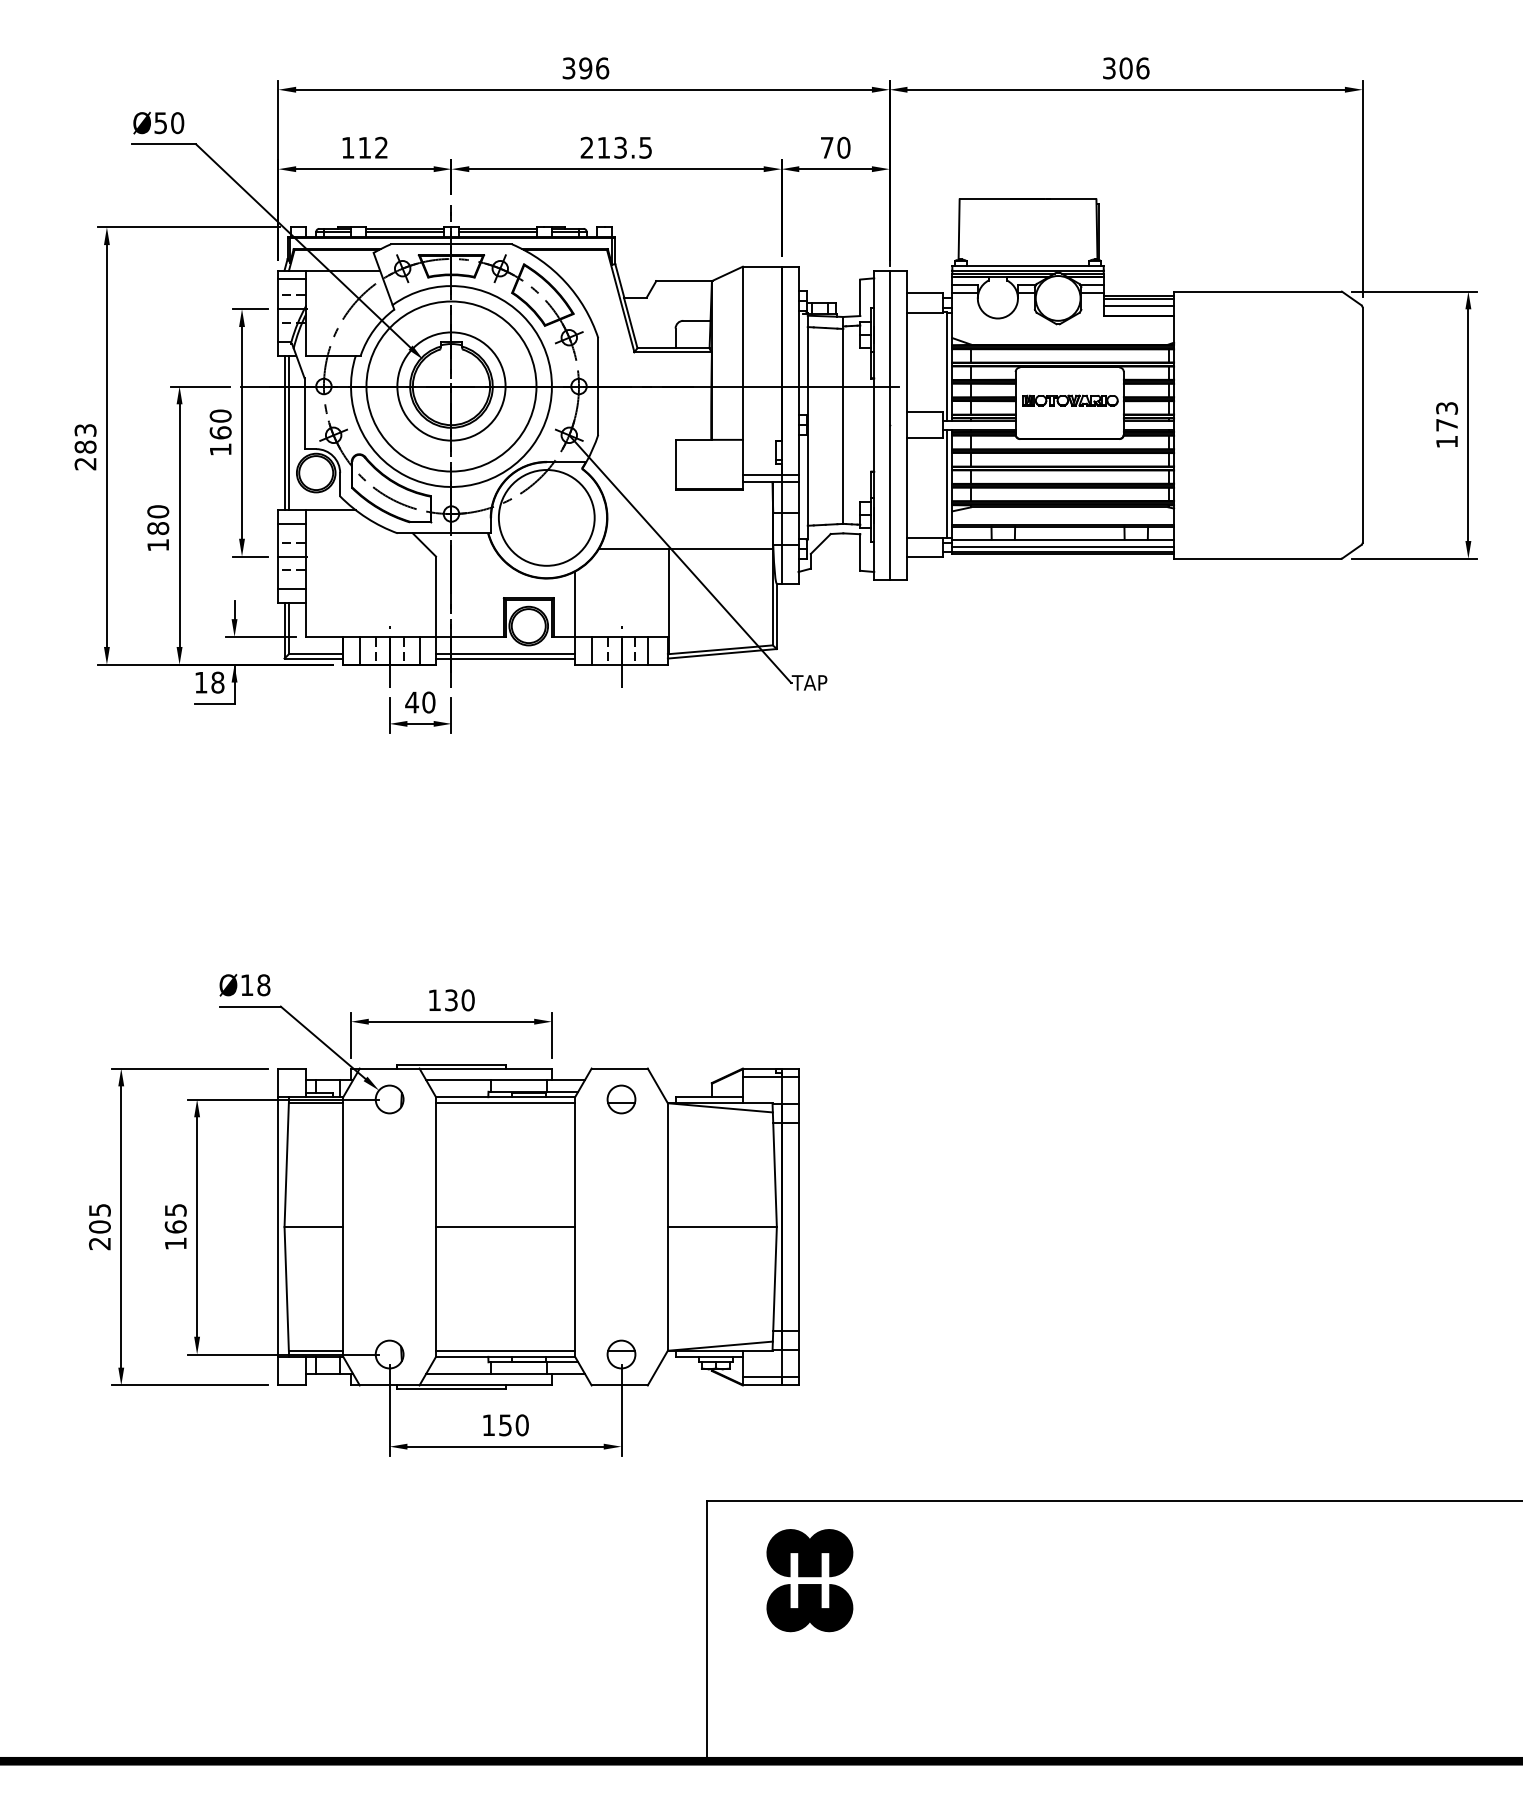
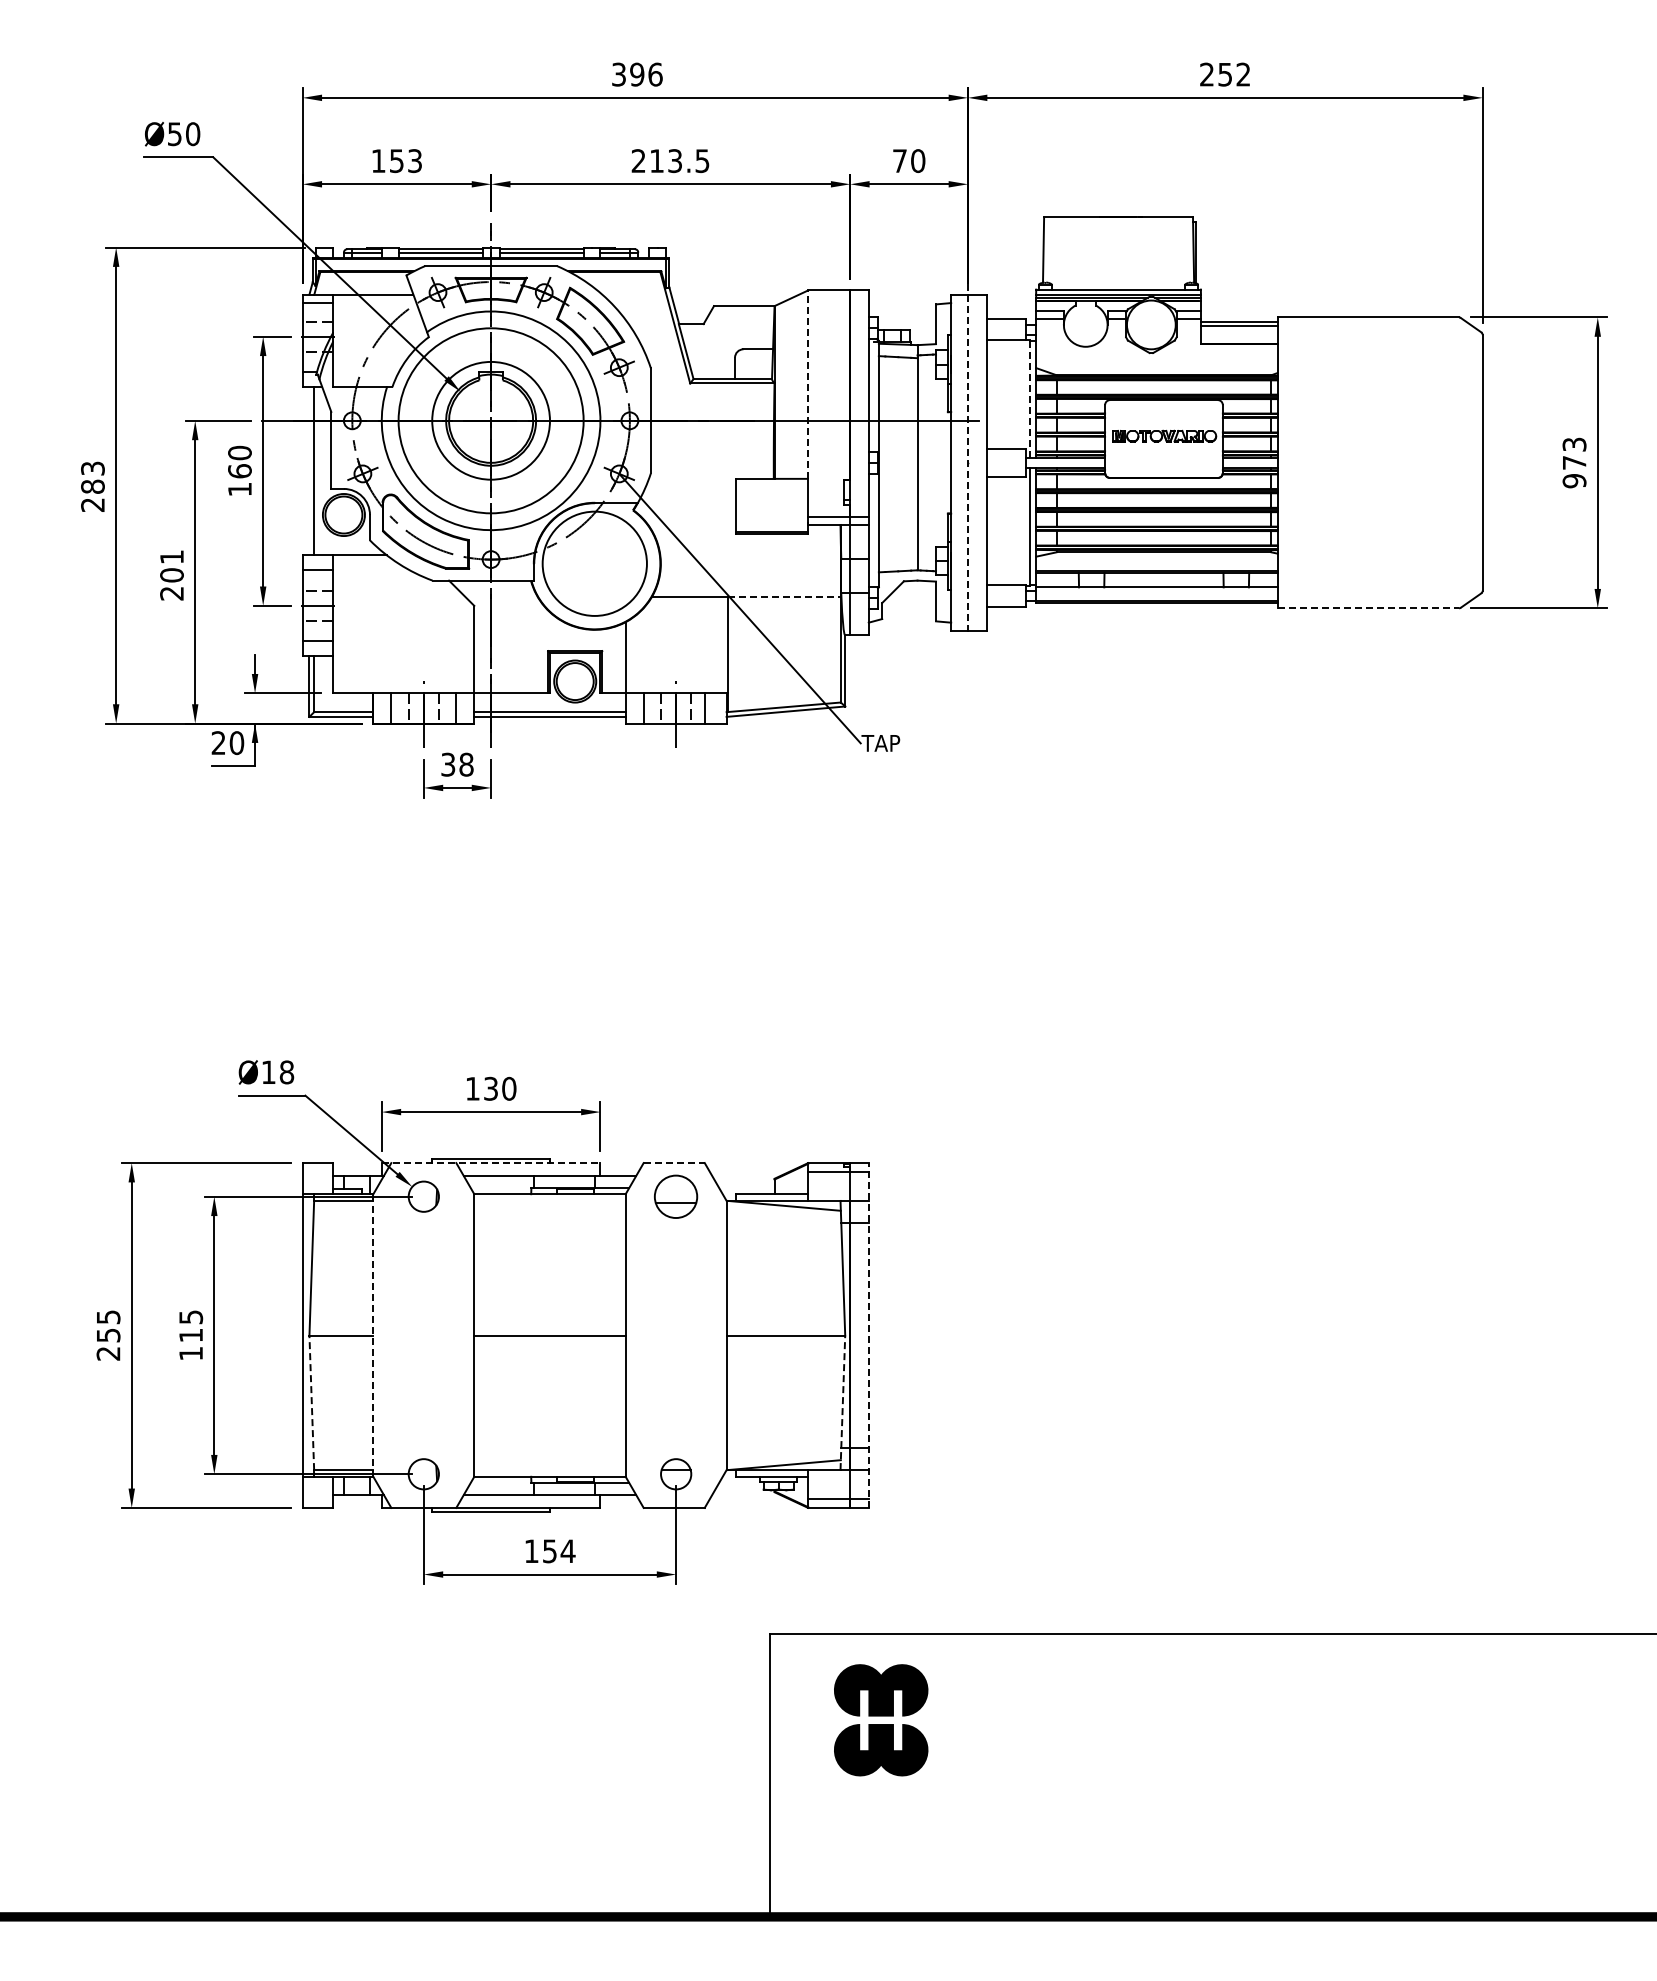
text: (1126, 68) -> (1225, 74), 306 -> 252
text: (372, 148) -> (405, 161), 112 -> 153
line: (1138, 305) -> (1238, 332), removed
line: (743, 353) -> (808, 384), solid -> dashed
line: (947, 366) -> (1030, 398), solid -> dashed
line: (890, 425) -> (968, 463), solid -> dashed
line: (284, 433) -> (309, 471), removed
text: (1446, 442) -> (1574, 481), 173 -> 973
text: (157, 528) -> (171, 575), 180 -> 201
line: (1062, 547) -> (1156, 595), removed
line: (721, 548) -> (784, 597), solid -> dashed
line: (1257, 558) -> (1368, 608), solid -> dashed
text: (209, 682) -> (227, 742), 18 -> 20
text: (419, 702) -> (456, 764), 40 -> 38
line: (451, 1068) -> (491, 1163), solid -> dashed
line: (619, 1068) -> (674, 1163), solid -> dashed
part: (621, 1099) -> (676, 1196), size x1.4
line: (505, 1102) -> (549, 1200), removed
text: (99, 1227) -> (108, 1335), 205 -> 255
text: (176, 1227) -> (191, 1335), 165 -> 115
line: (343, 1227) -> (373, 1335), solid -> dashed
line: (798, 1227) -> (868, 1335), solid -> dashed
line: (286, 1288) -> (311, 1402), solid -> dashed
line: (774, 1288) -> (842, 1402), solid -> dashed
line: (505, 1351) -> (549, 1470), removed
text: (521, 1425) -> (567, 1551), 150 -> 154

